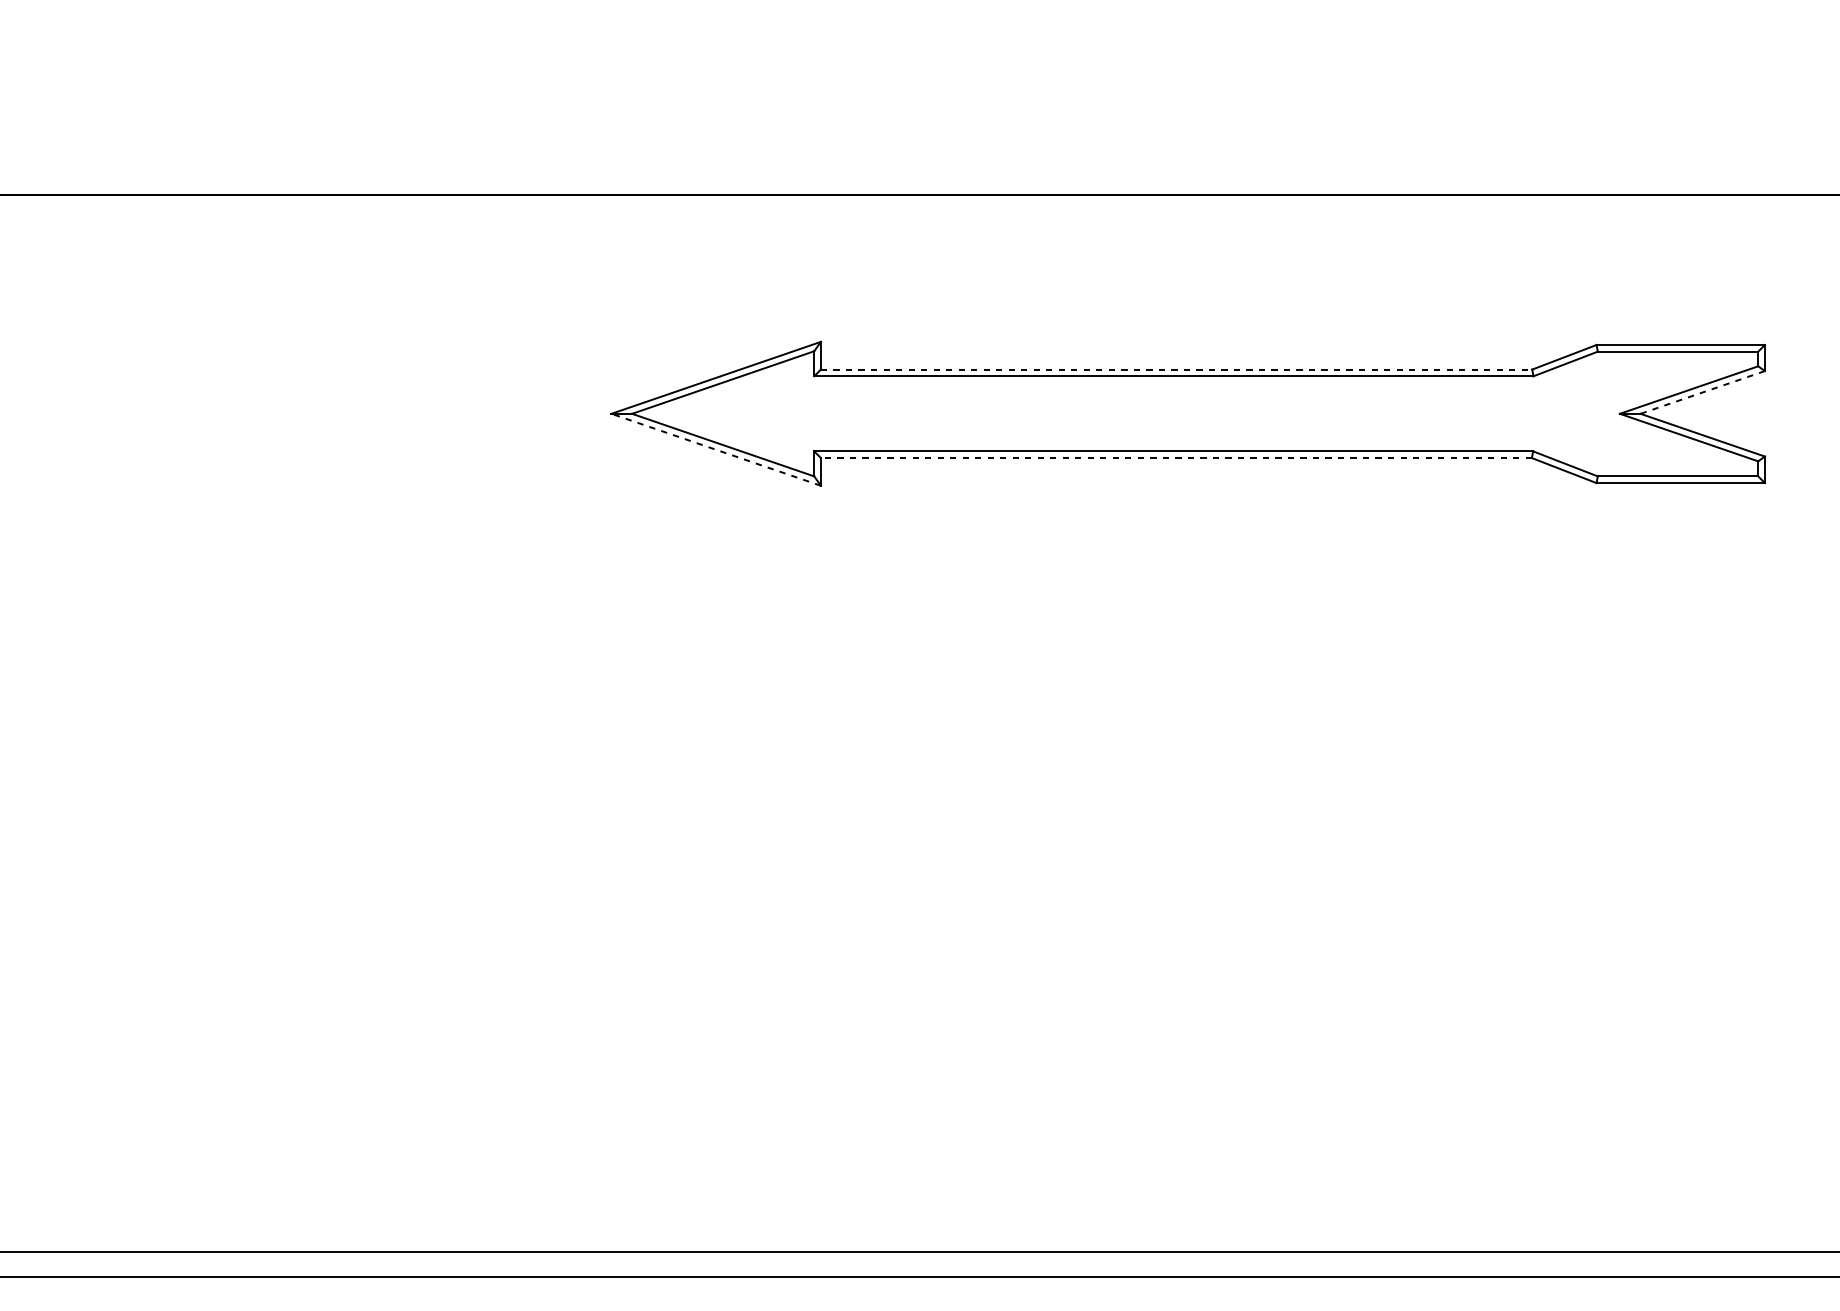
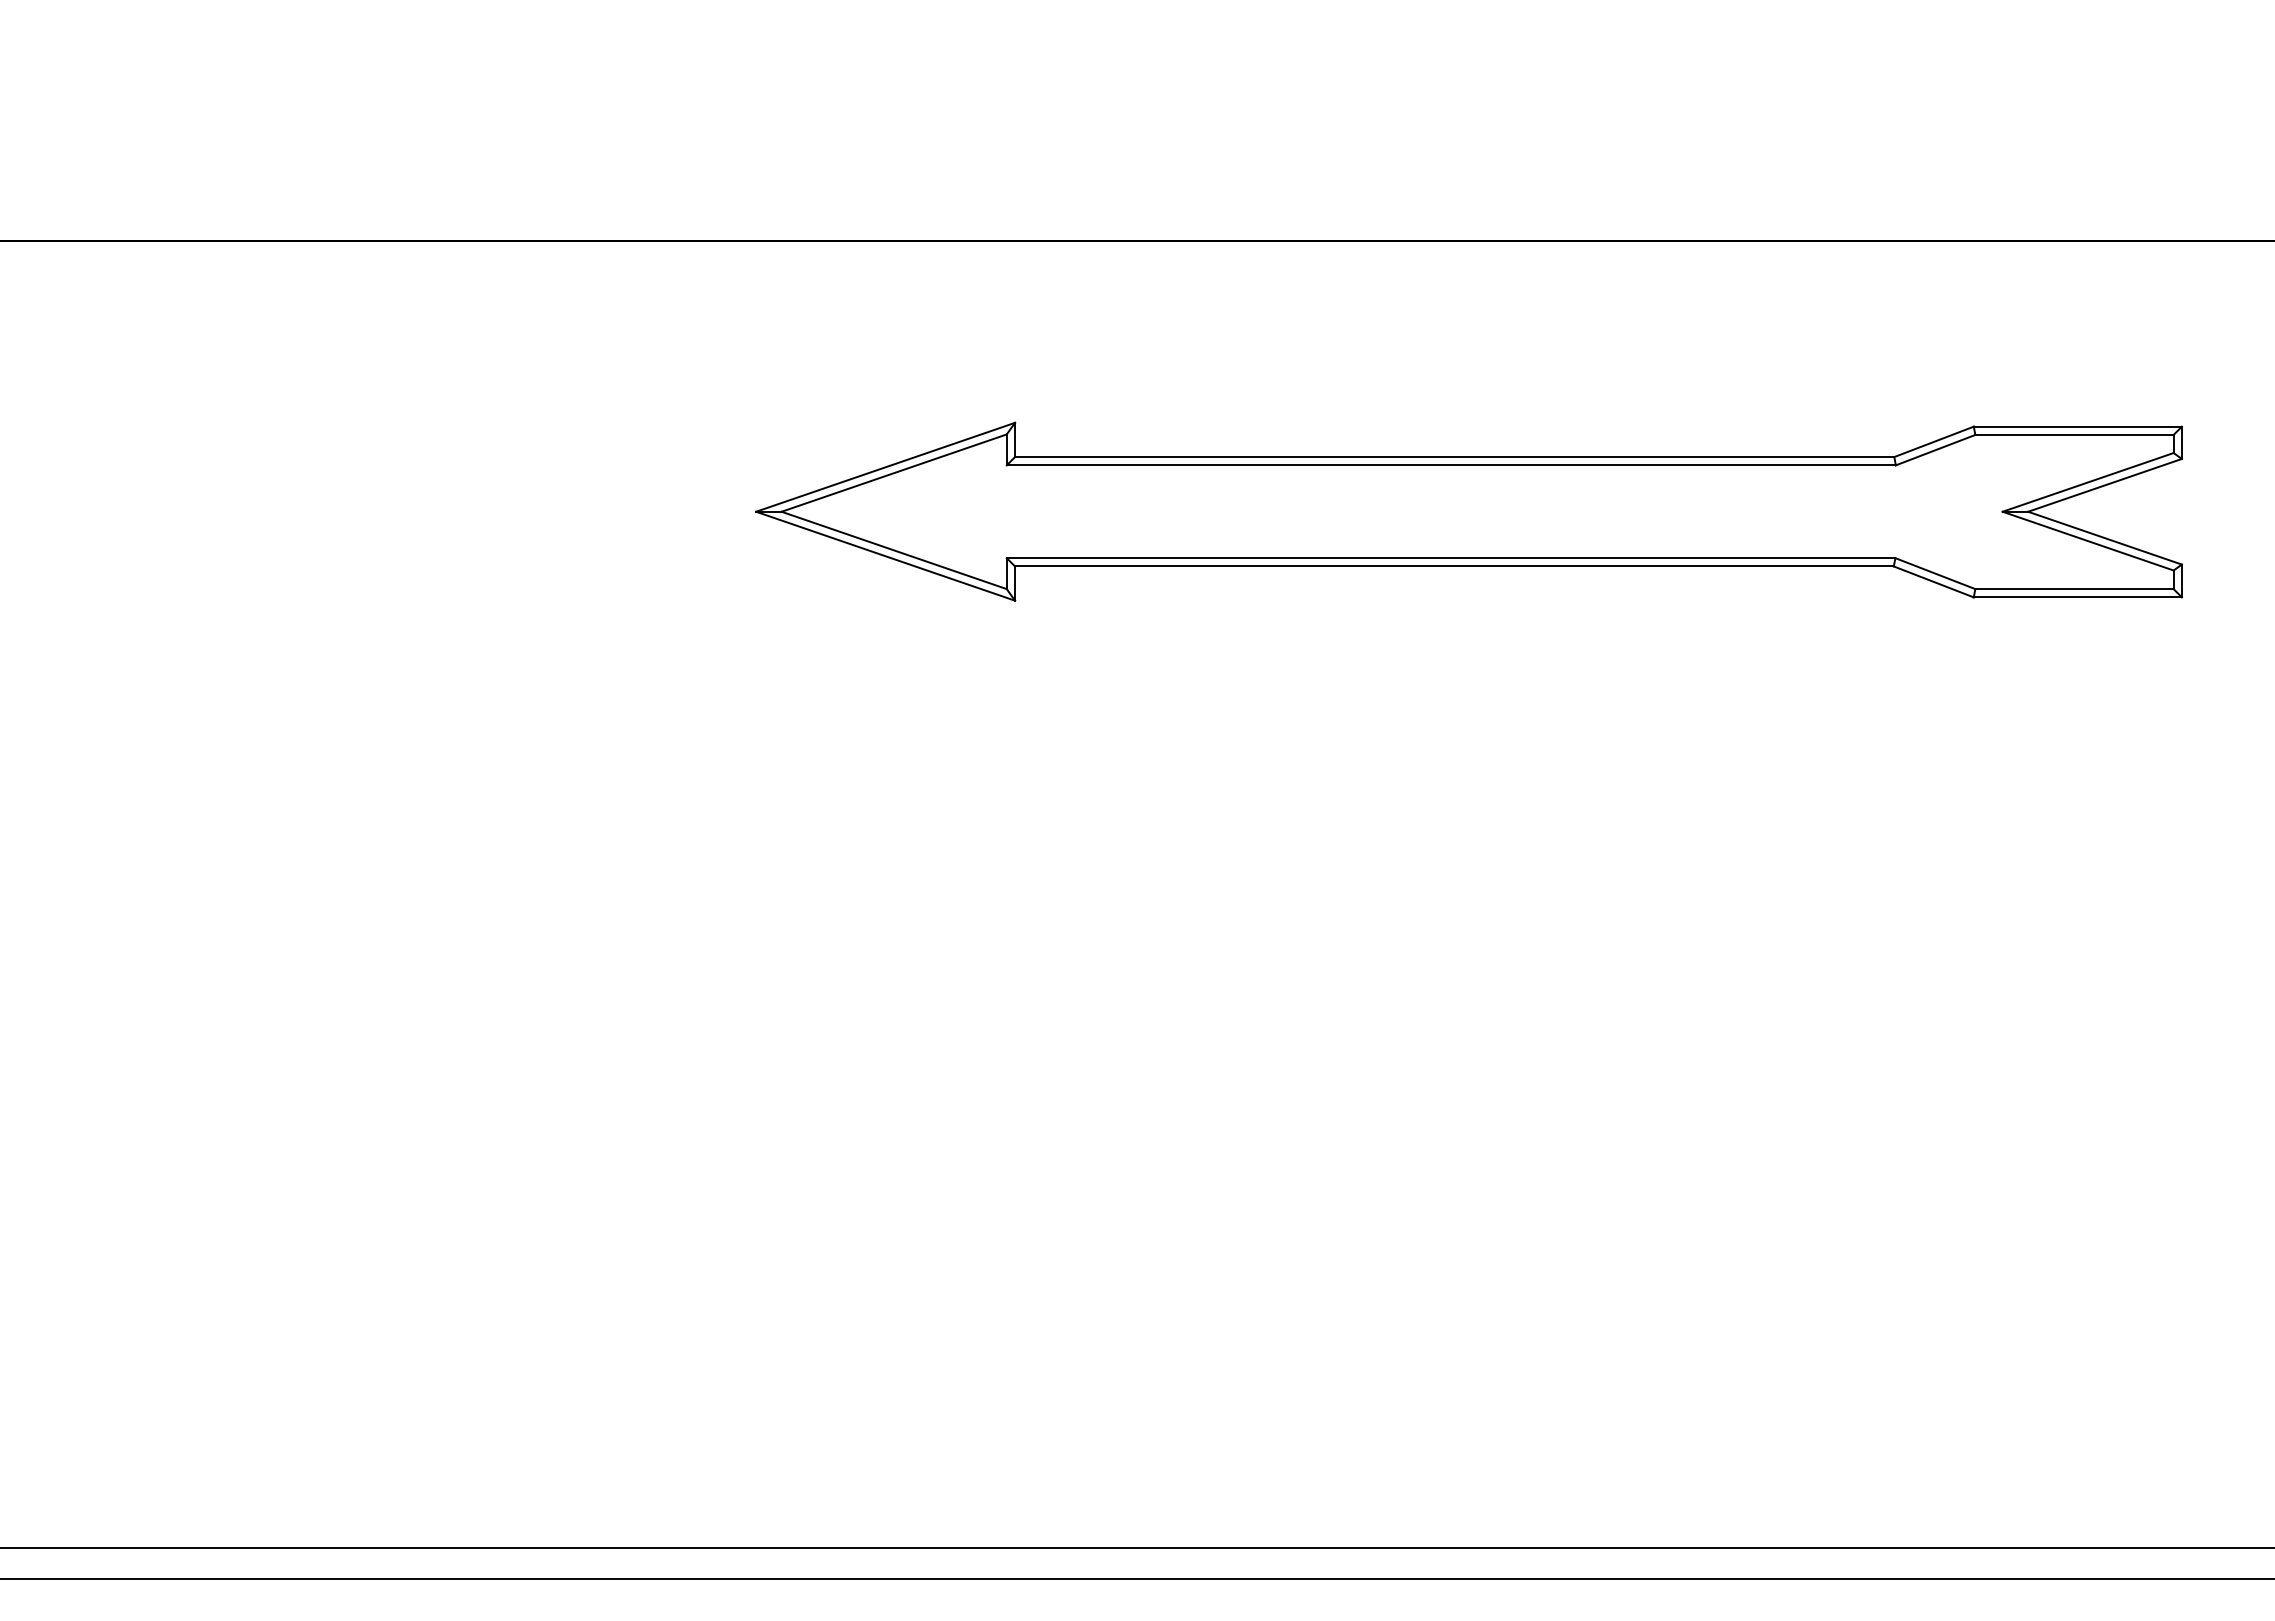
line: (1176, 369) -> (1454, 457), dashed -> solid
line: (1702, 392) -> (2104, 485), dashed -> solid
line: (716, 450) -> (885, 556), dashed -> solid
line: (1175, 458) -> (1453, 566), dashed -> solid

